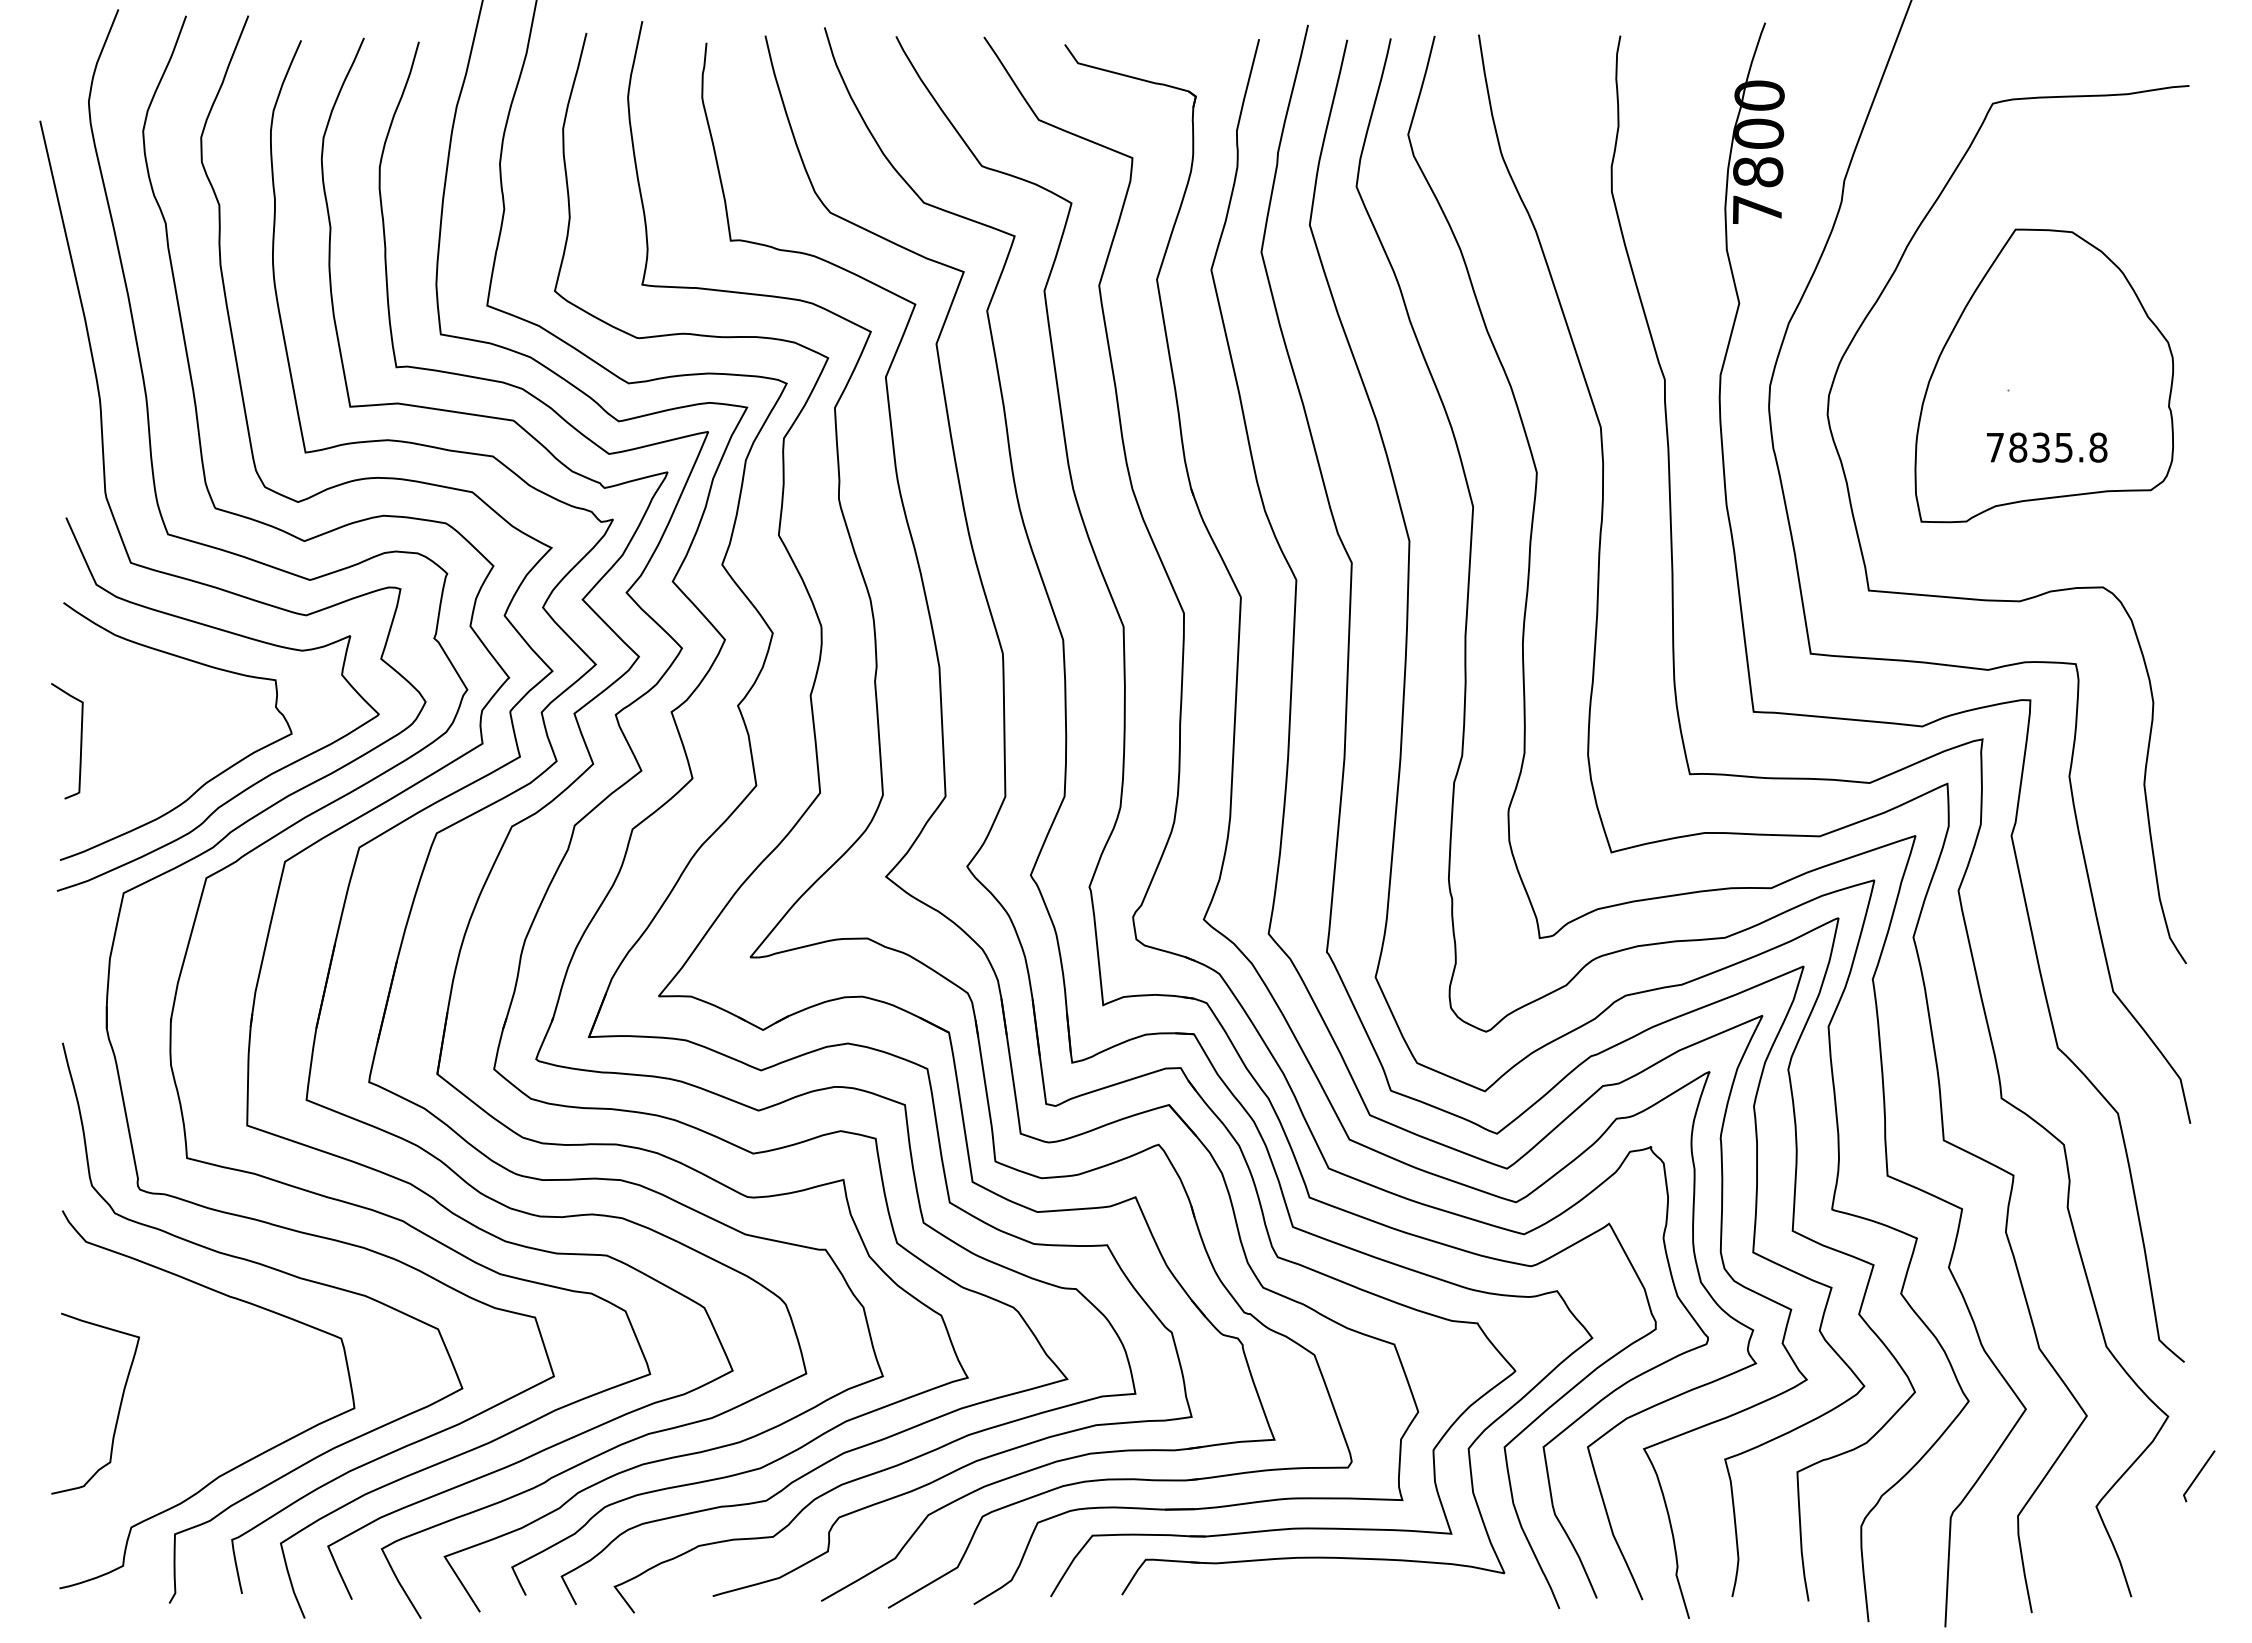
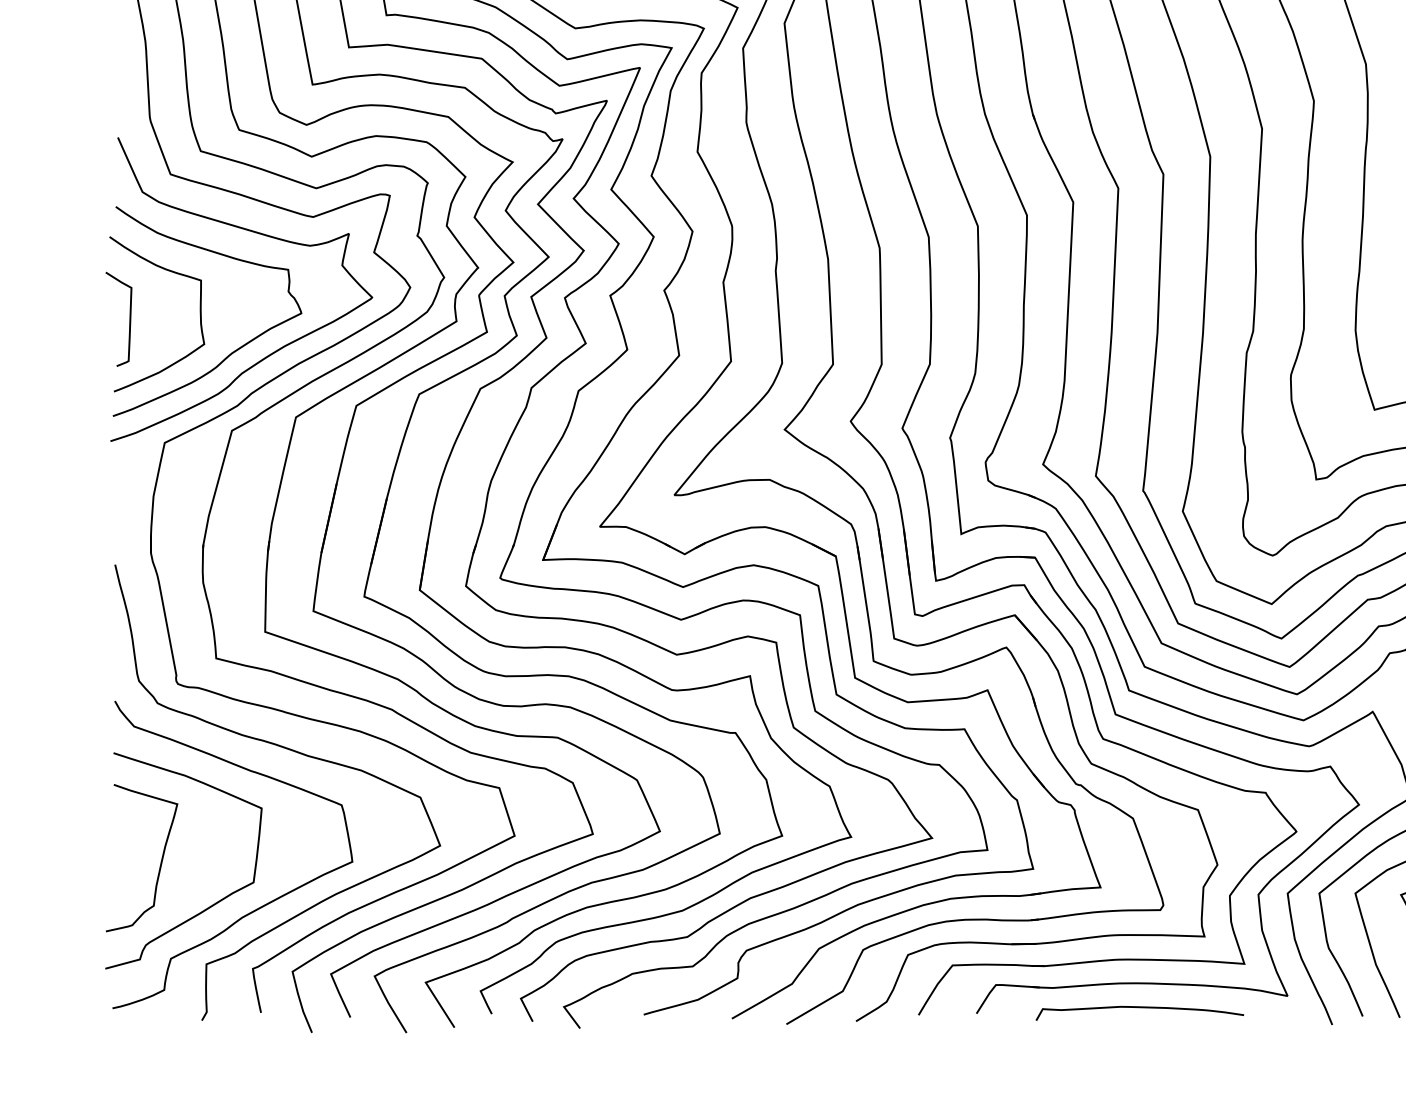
curve: (167, 734) -> (200, 313), added
curve: (181, 1461) -> (211, 905), added
curve: (1322, 1587) -> (1139, 1007), added

